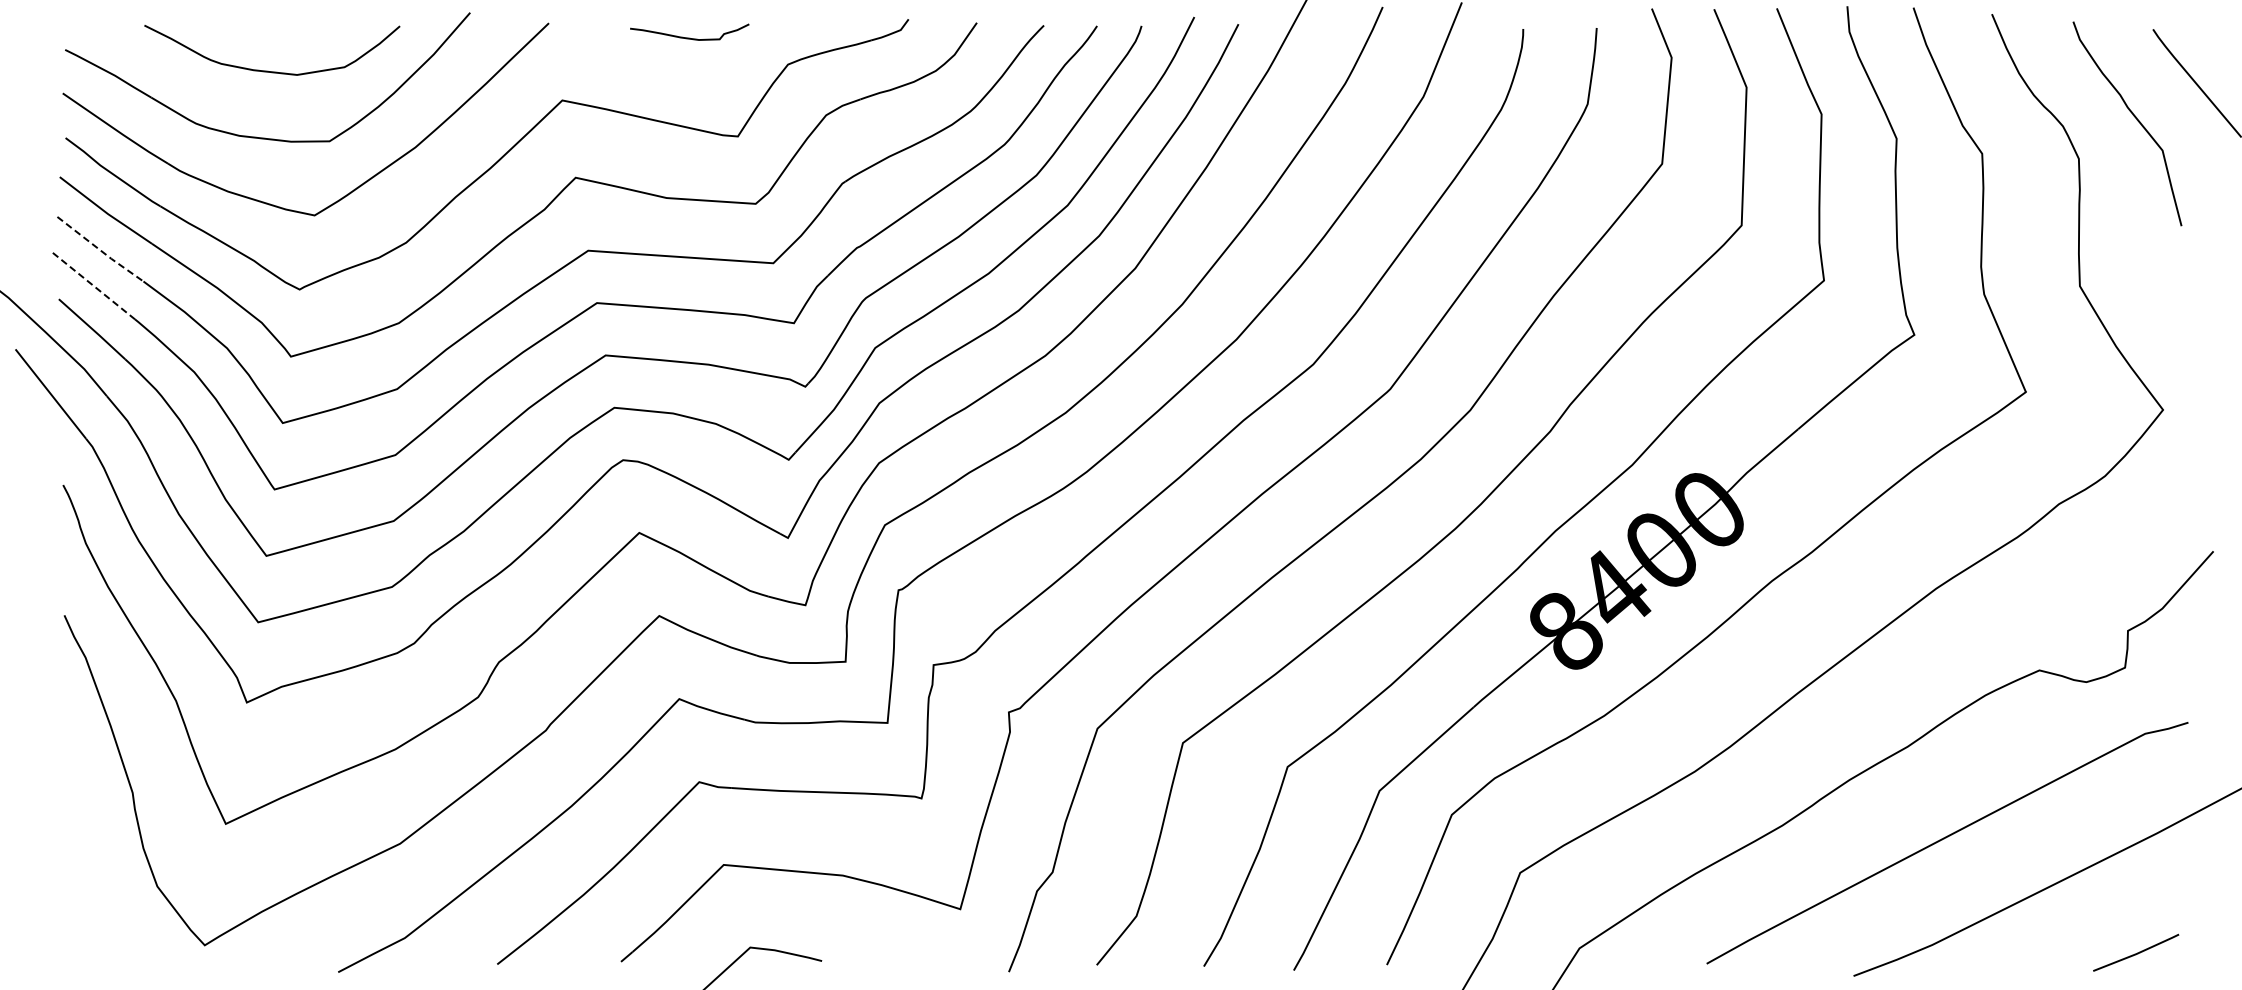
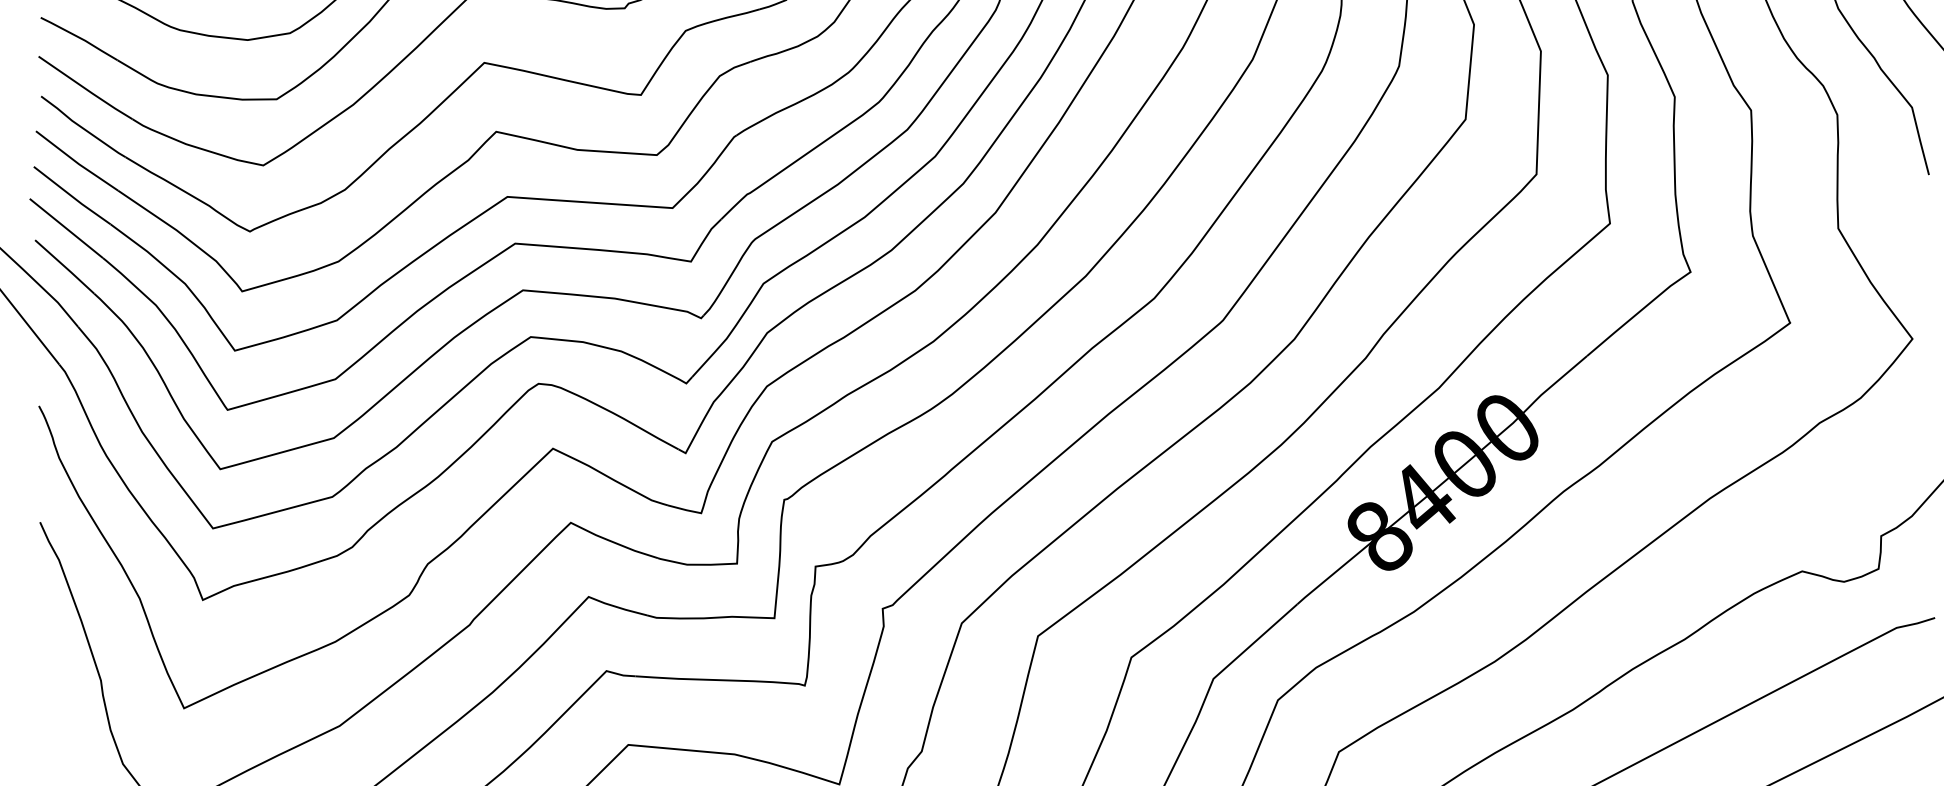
line: (101, 250) -> (73, 196), dashed -> solid
line: (93, 286) -> (66, 228), dashed -> solid

